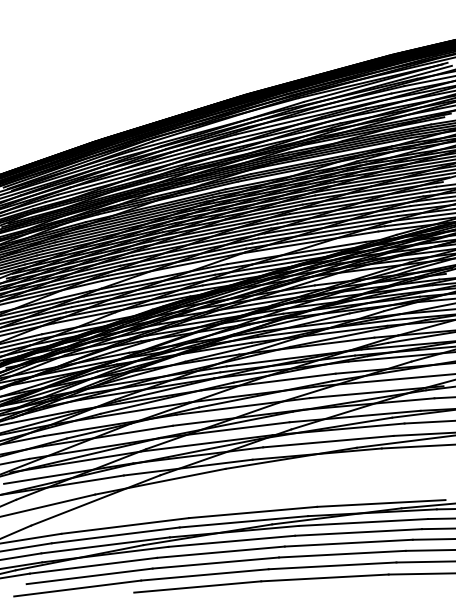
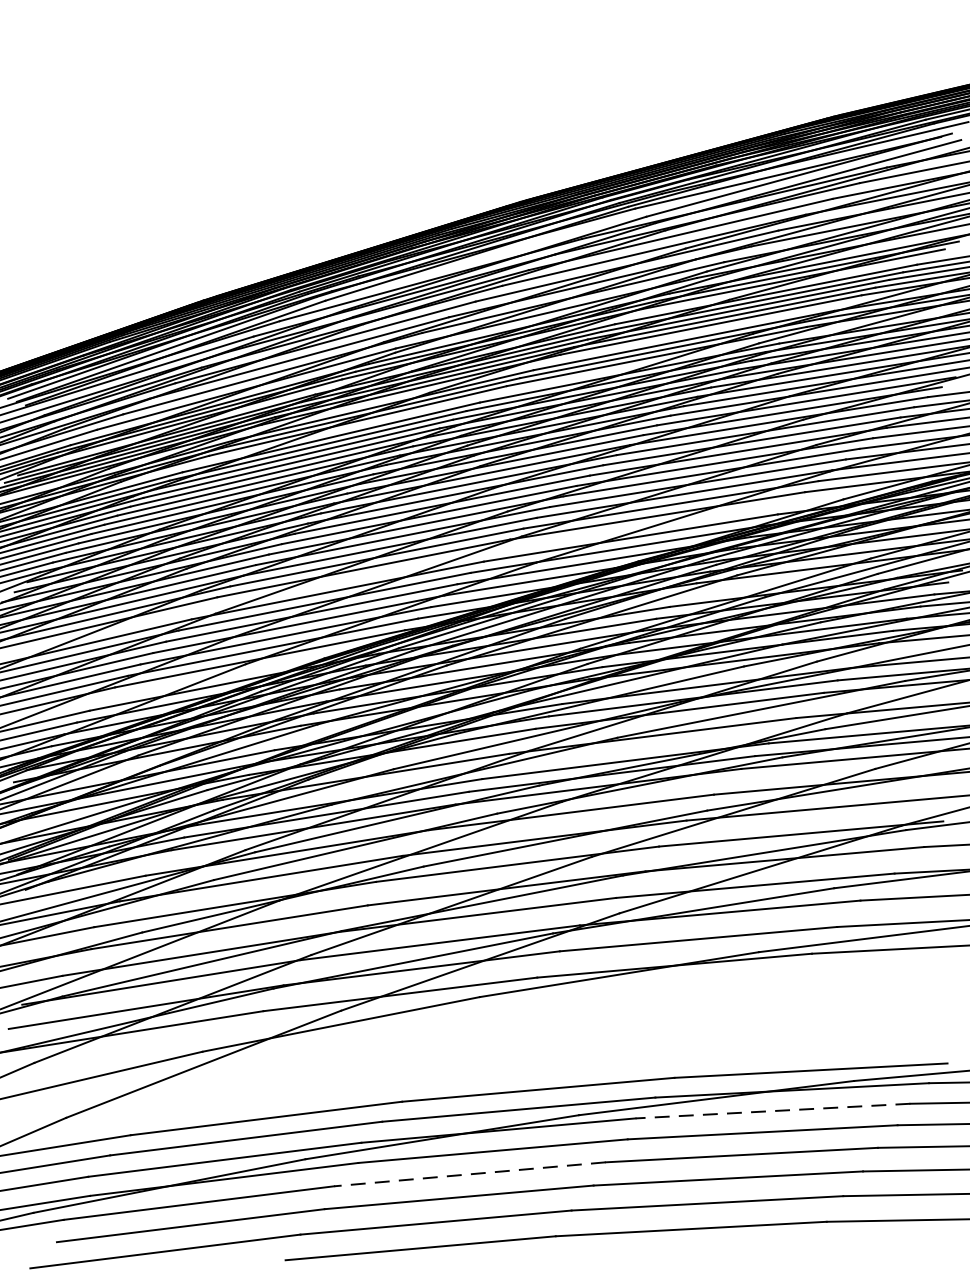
line: (363, 522) -> (773, 1111), solid -> dashed
line: (220, 552) -> (469, 1174), solid -> dashed

